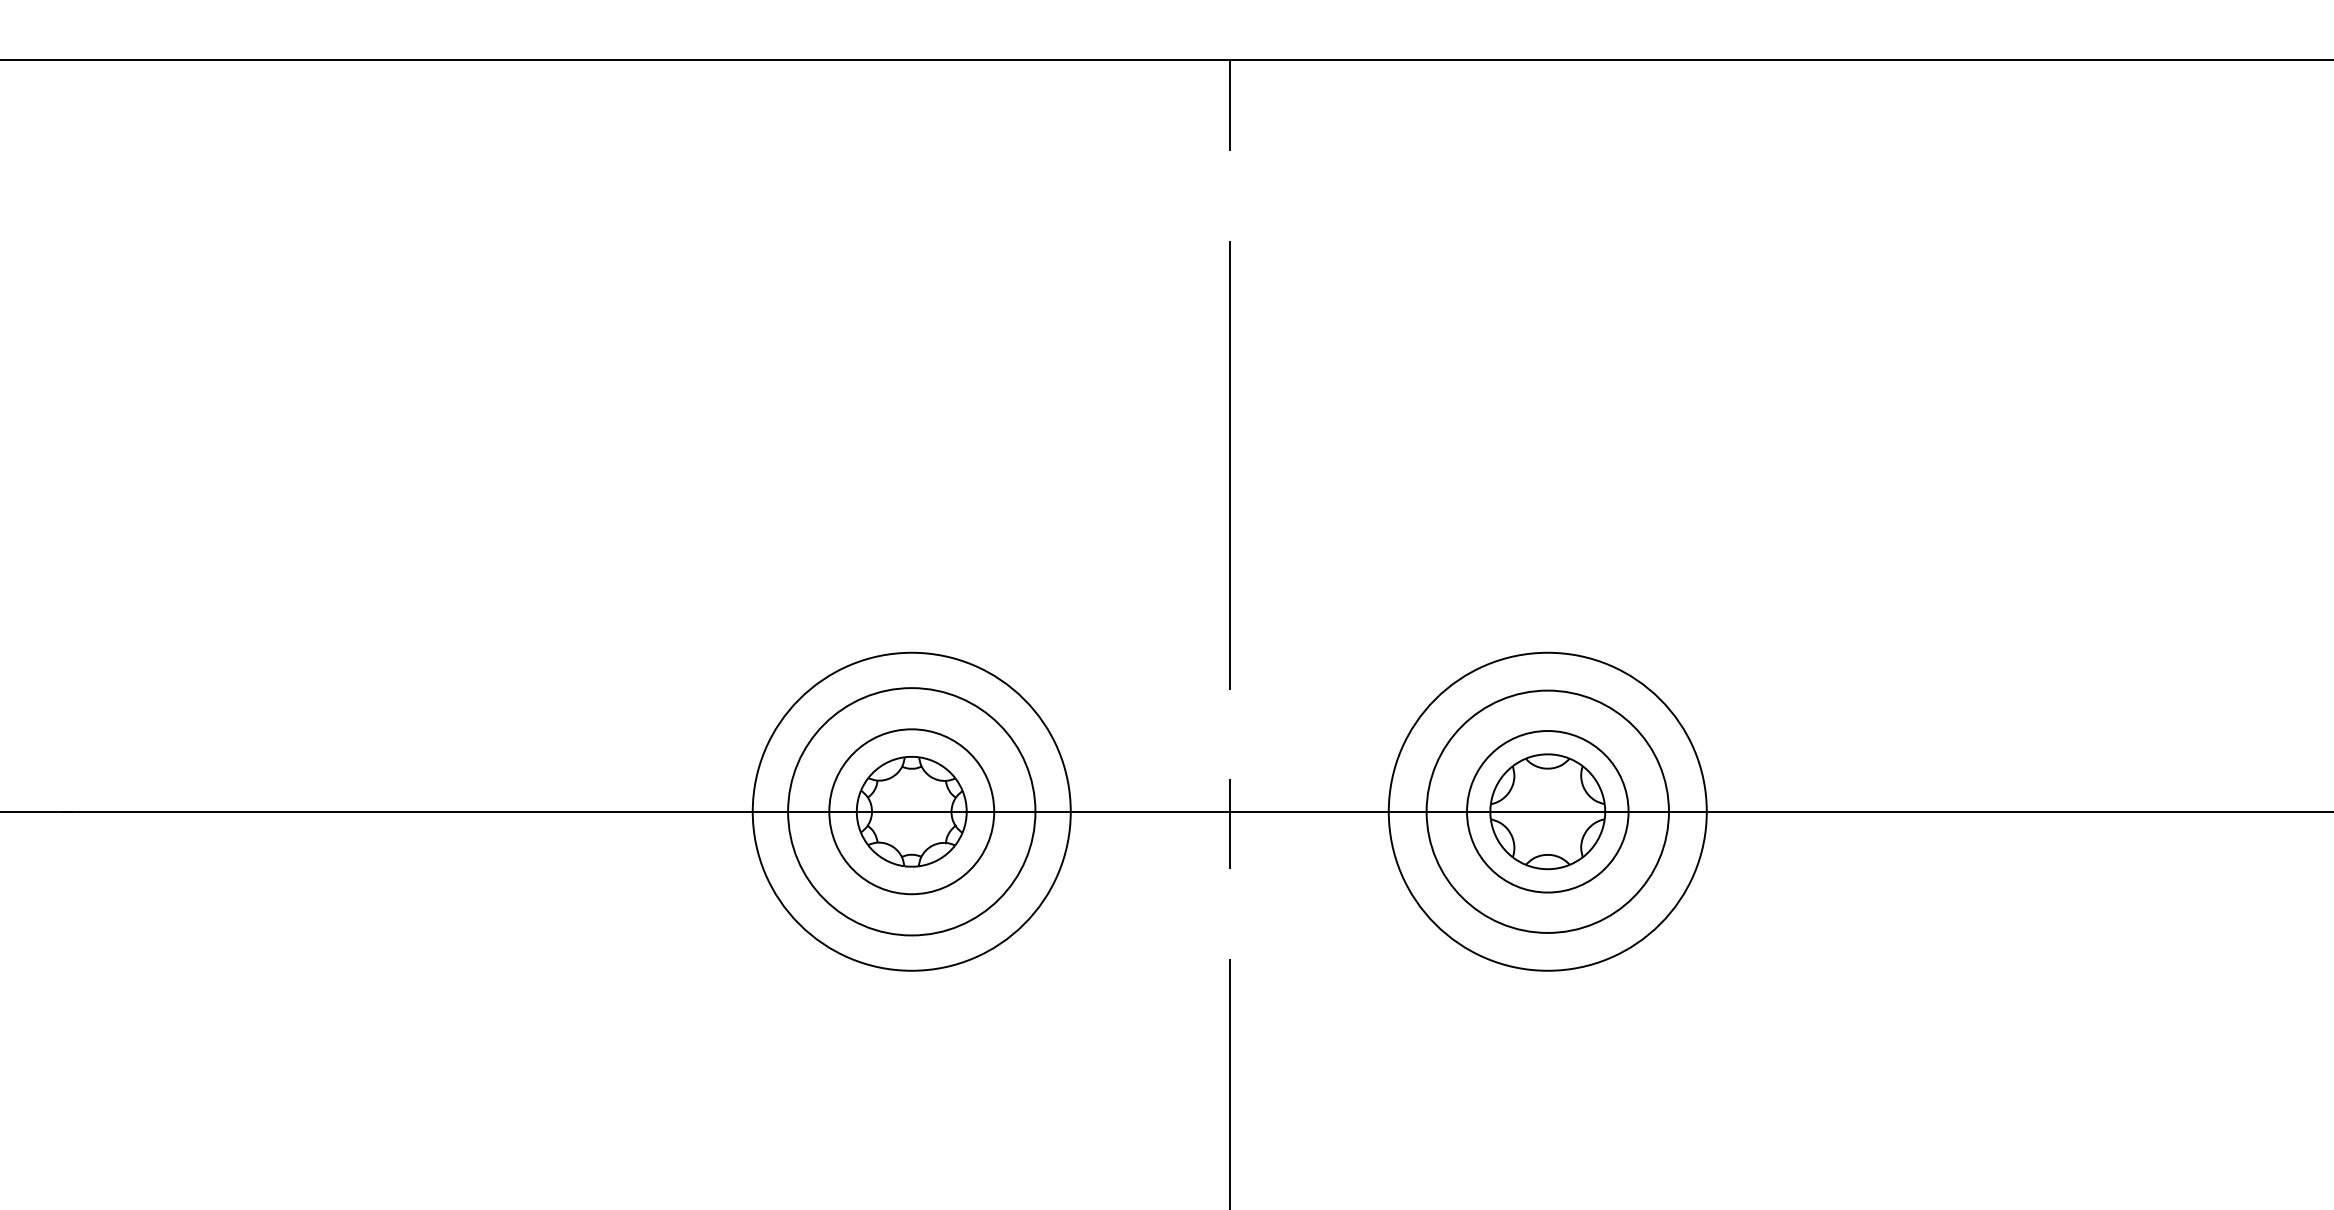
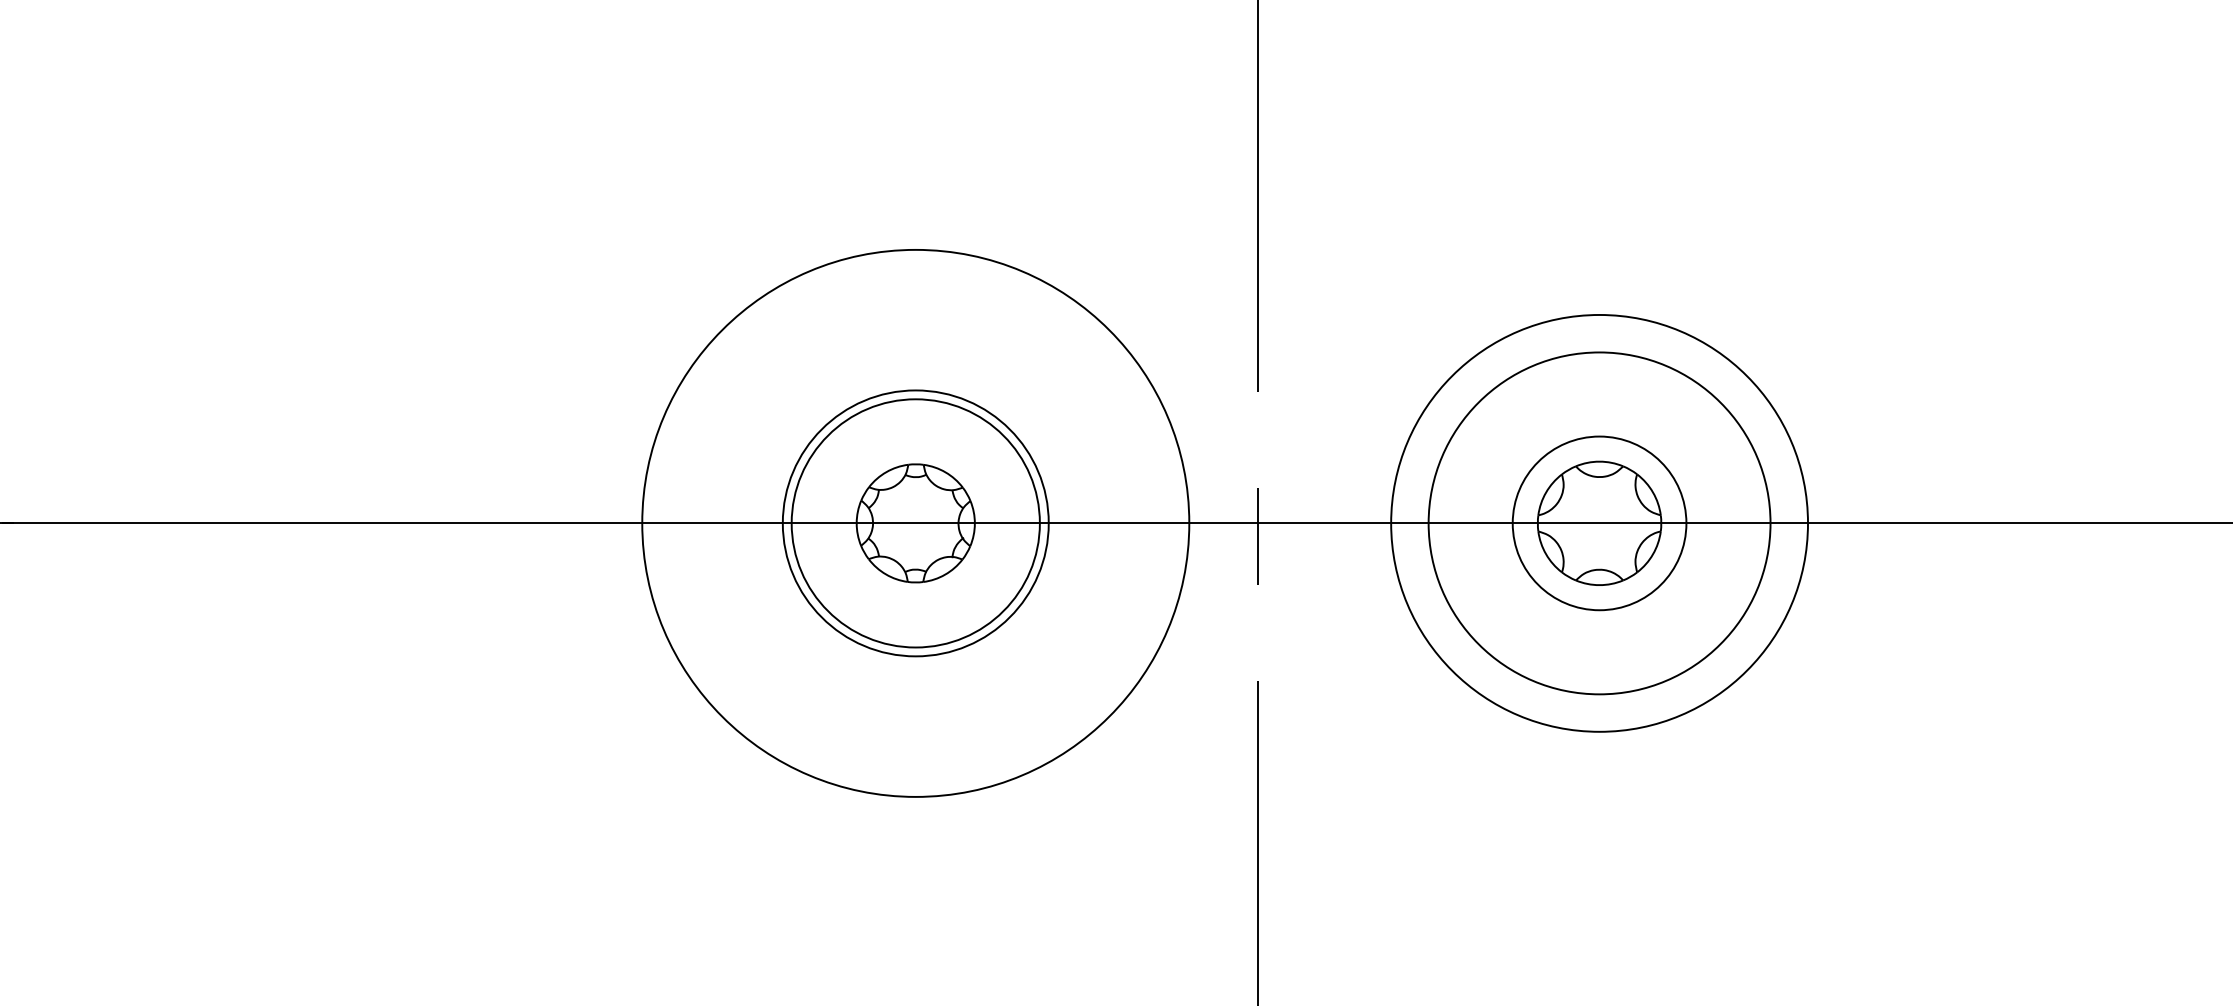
circle: (911, 811) -> (915, 523), size x1.4
circle: (911, 811) -> (915, 523), size x1.6
circle: (1547, 811) -> (1599, 523), size x1.6

